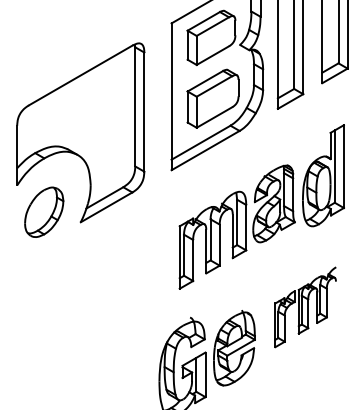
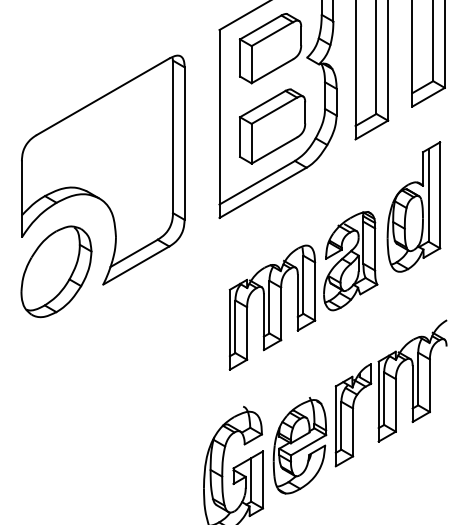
part: (323, 175) -> (413, 206), moved
part: (44, 212) -> (56, 271), size x1.43
part: (305, 307) -> (390, 393), size x1.43

